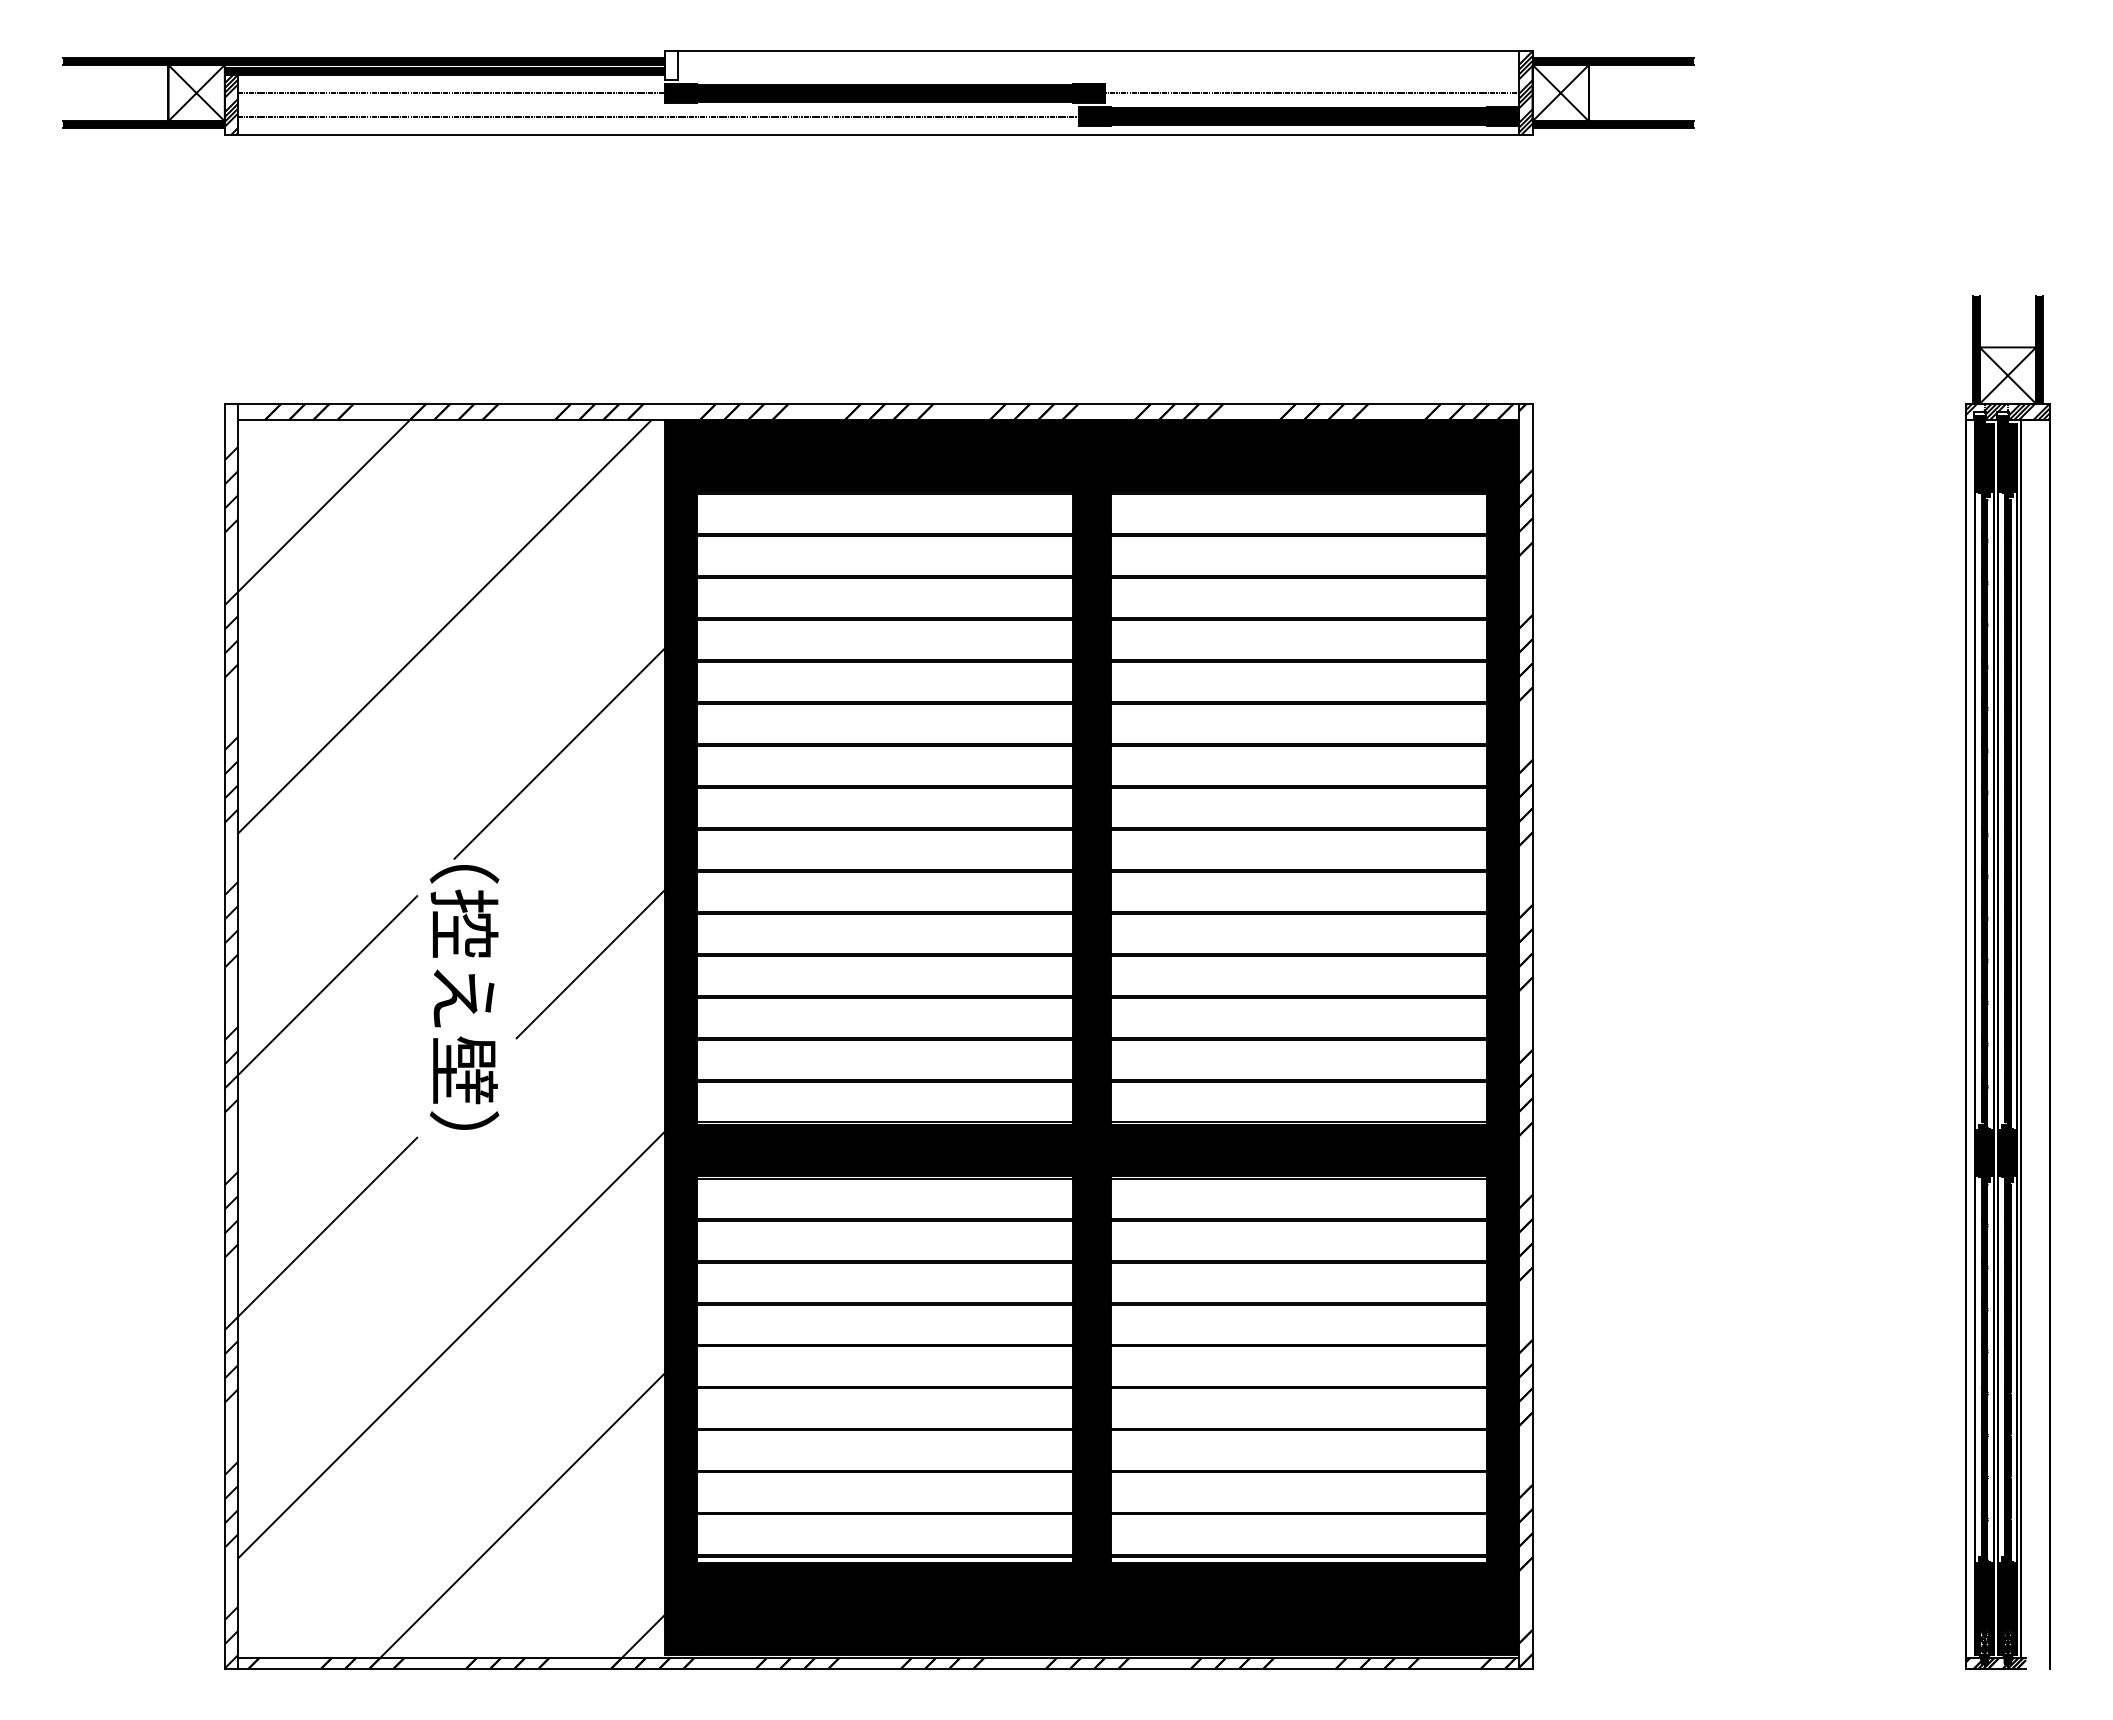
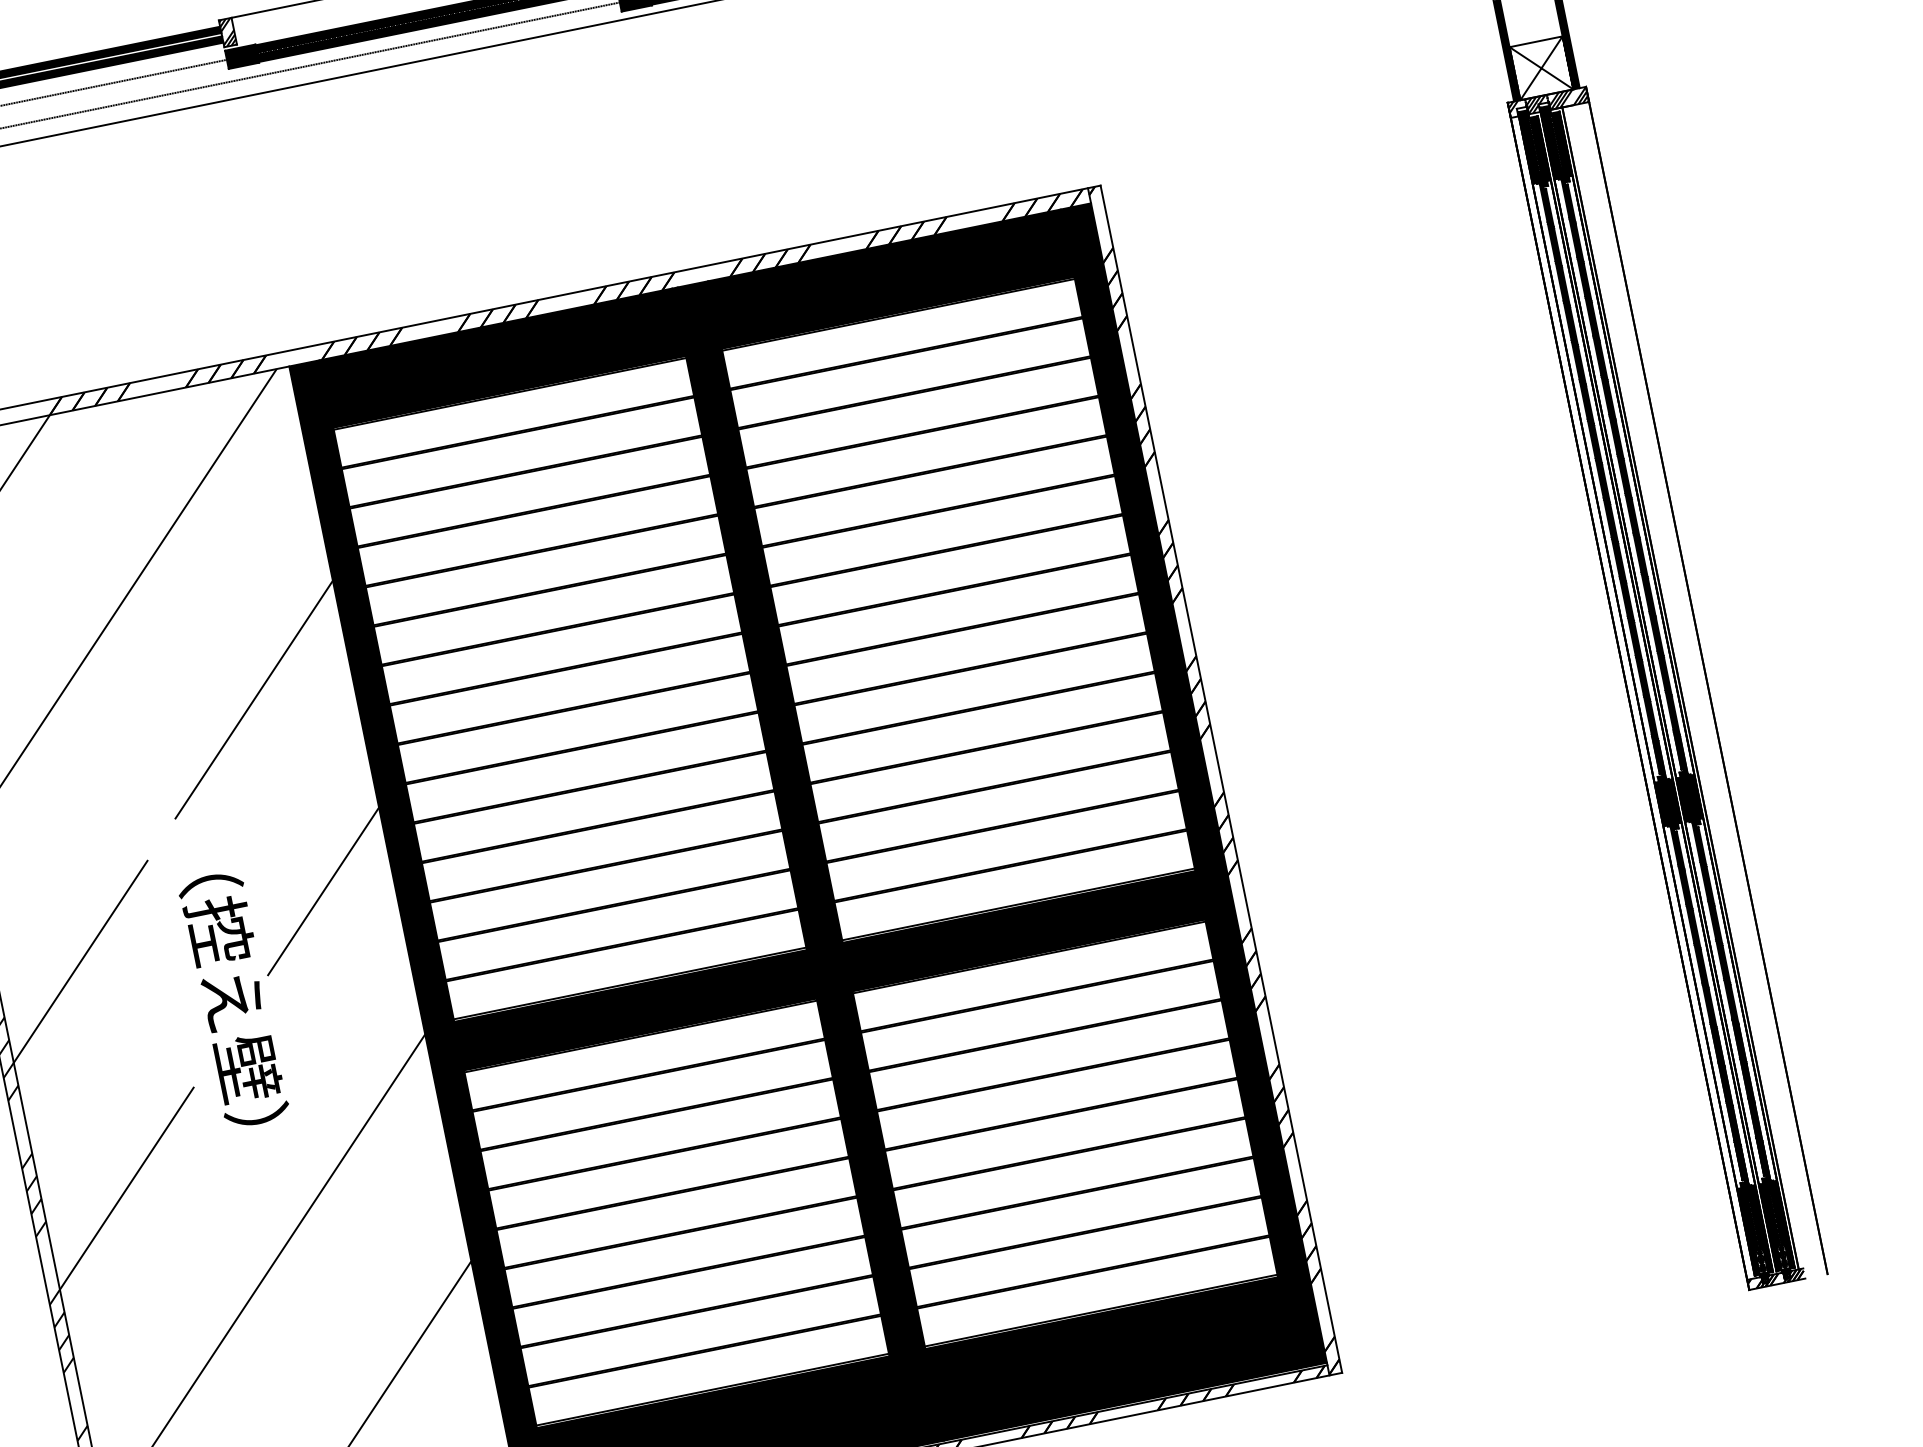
hatch: (671, 65) -> (227, 32), added
text: (464, 997) -> (233, 999), moved
fill: (884, 1559) -> (712, 1394), added
fill: (1298, 1559) -> (1101, 1315), added

